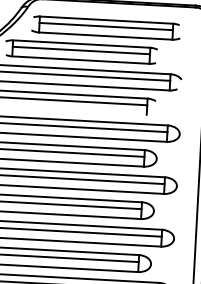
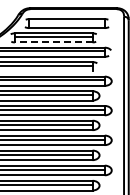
line: (105, 26) -> (66, 22), removed
line: (80, 60) -> (53, 42), solid -> dashed

